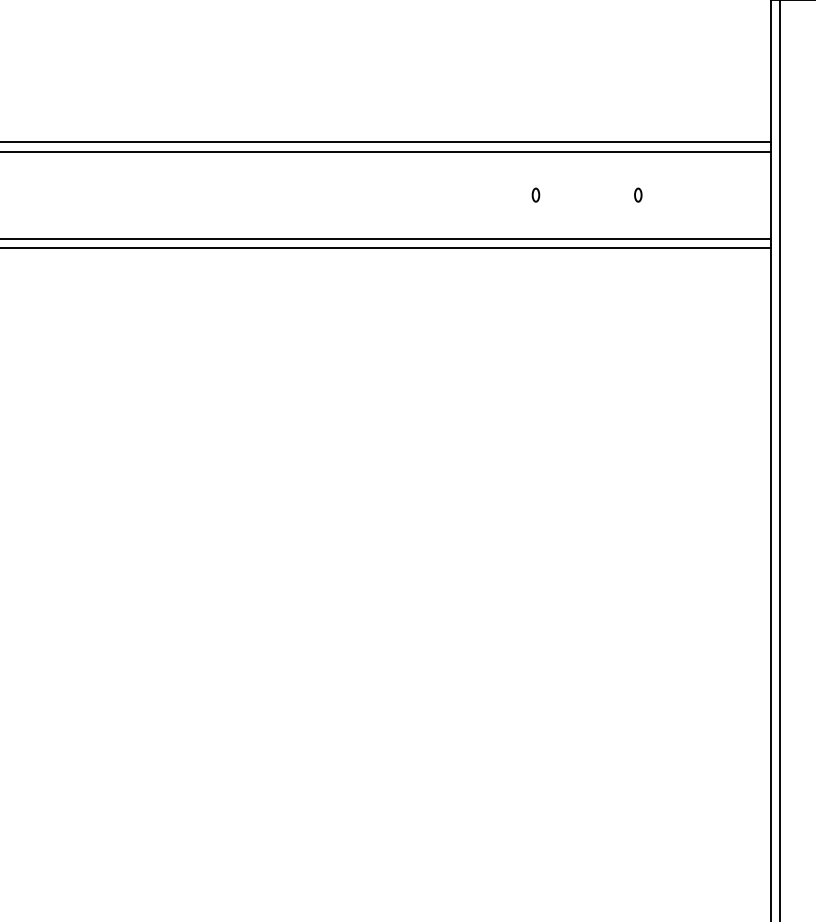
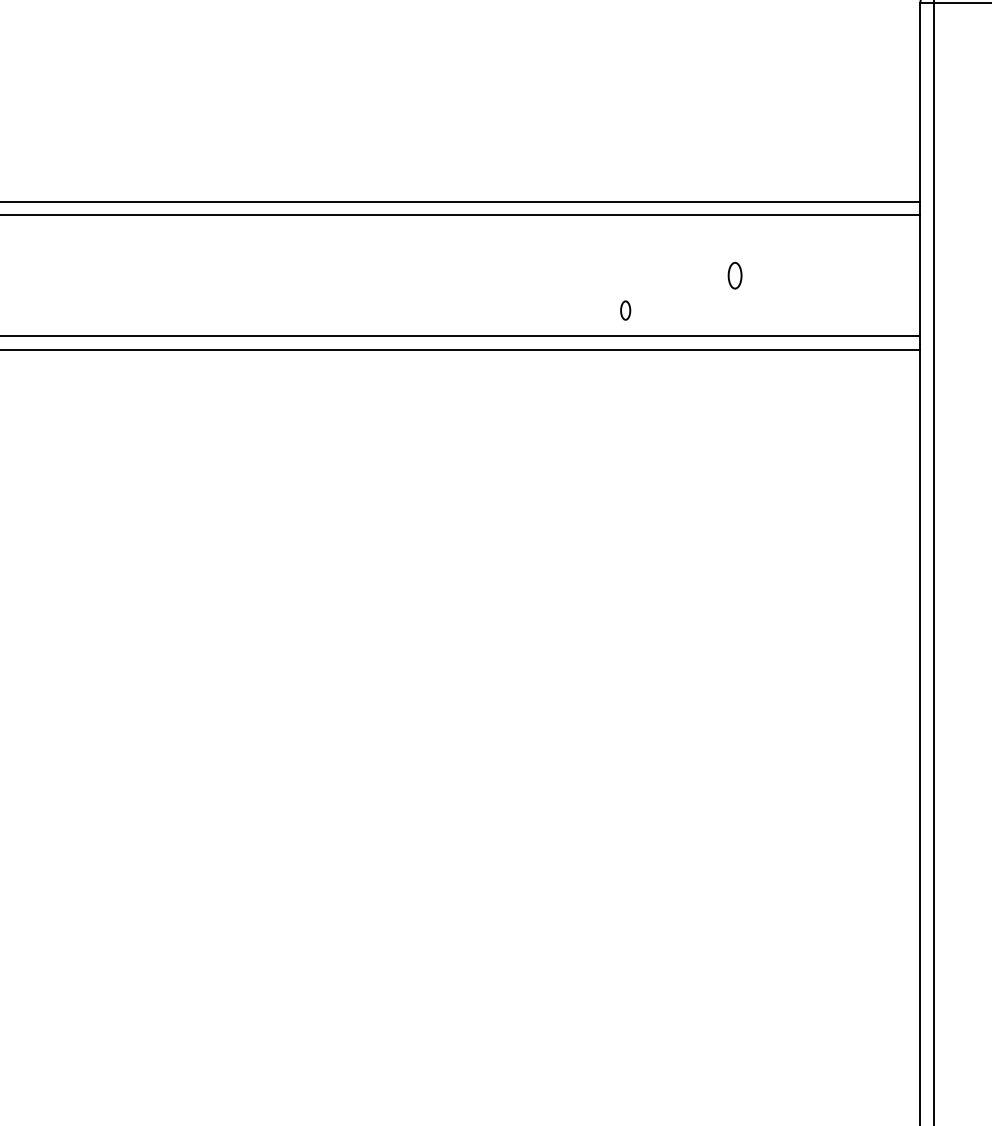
part: (535, 194) -> (625, 309), moved
part: (638, 194) -> (735, 274), size x1.4

